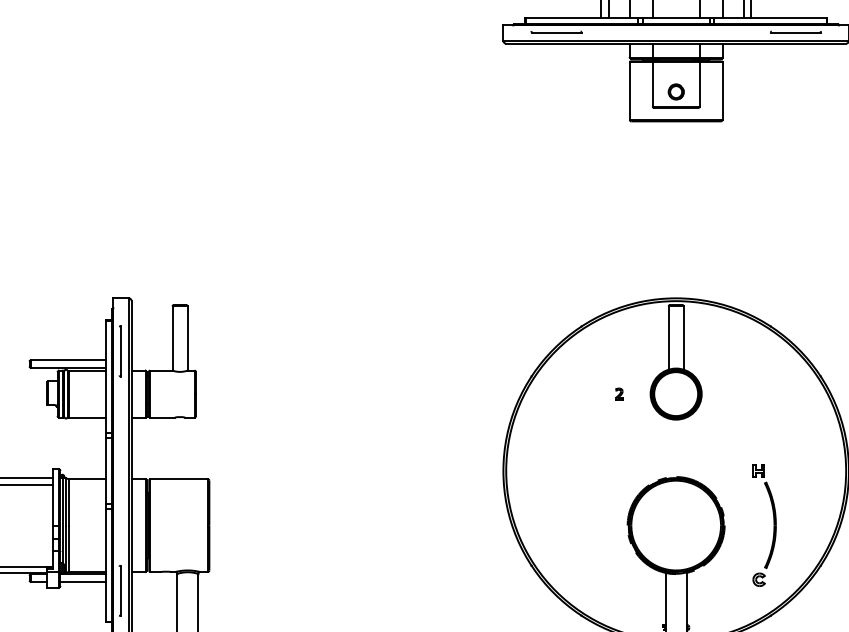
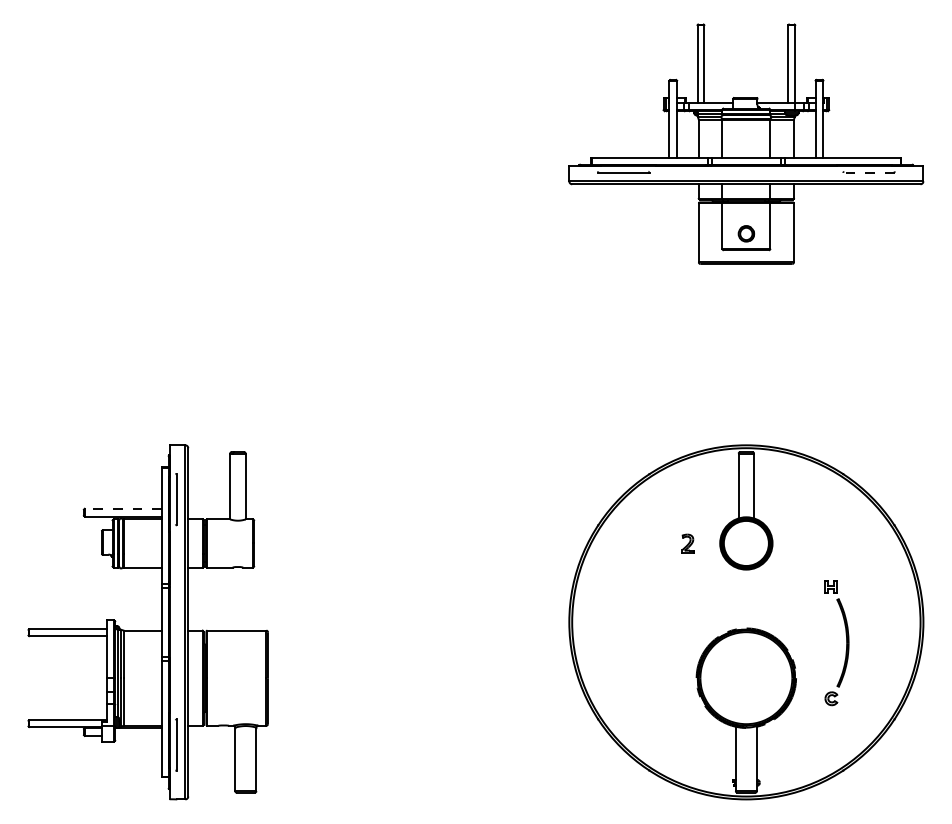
line: (795, 32) -> (868, 172), solid -> dashed
line: (68, 359) -> (123, 508), solid -> dashed
part: (619, 393) -> (688, 542), size x1.6
part: (773, 525) -> (846, 643), moved
line: (83, 581) -> (138, 735), removed

